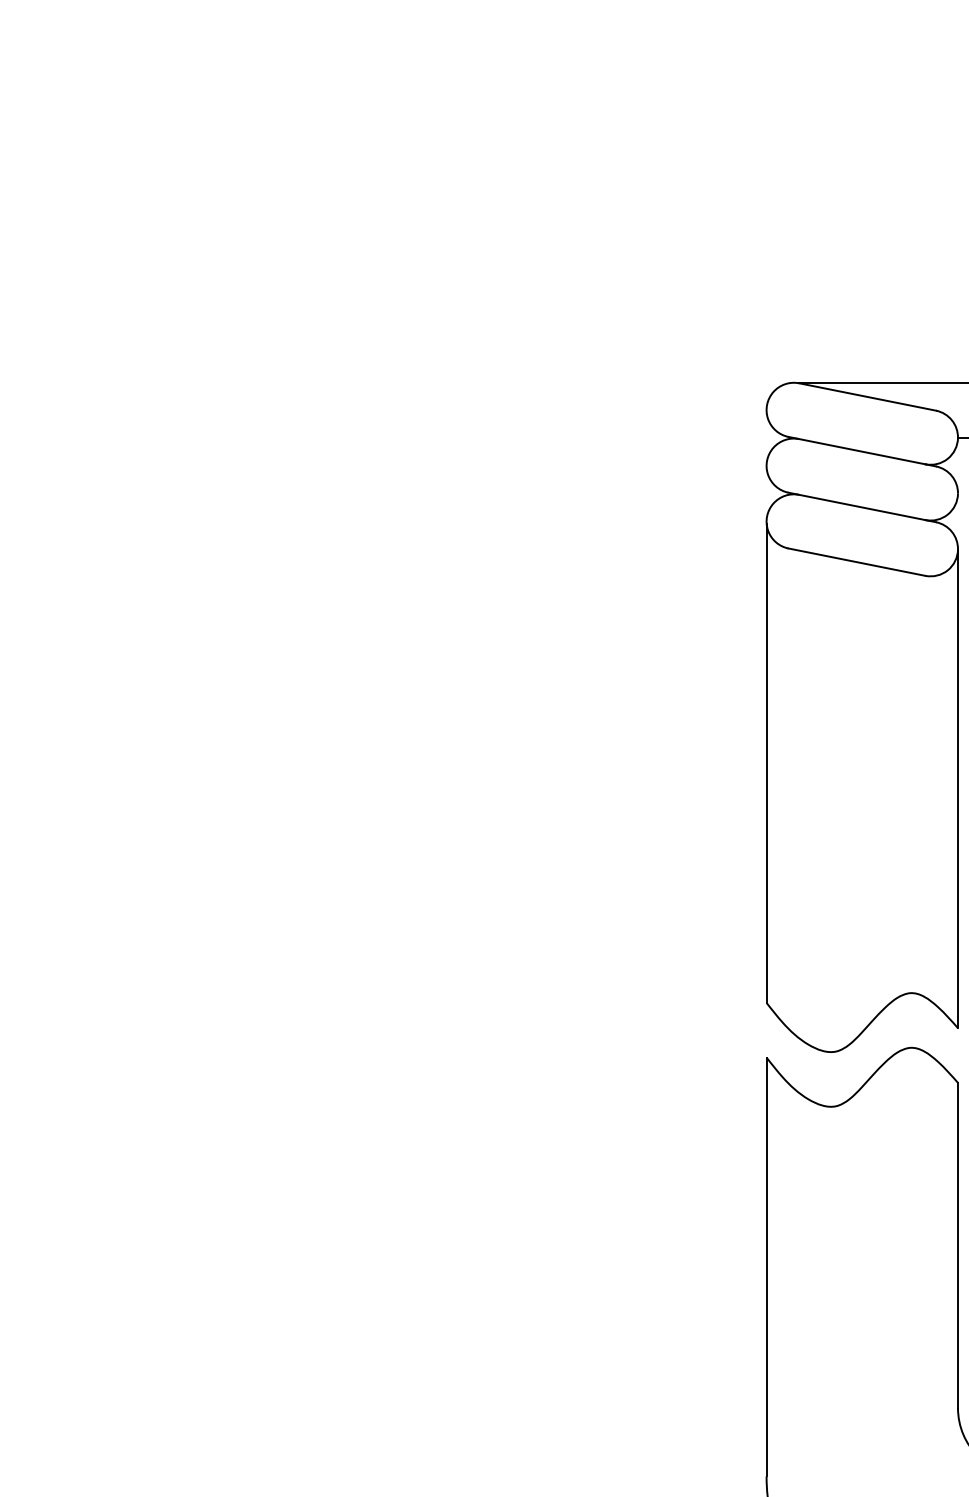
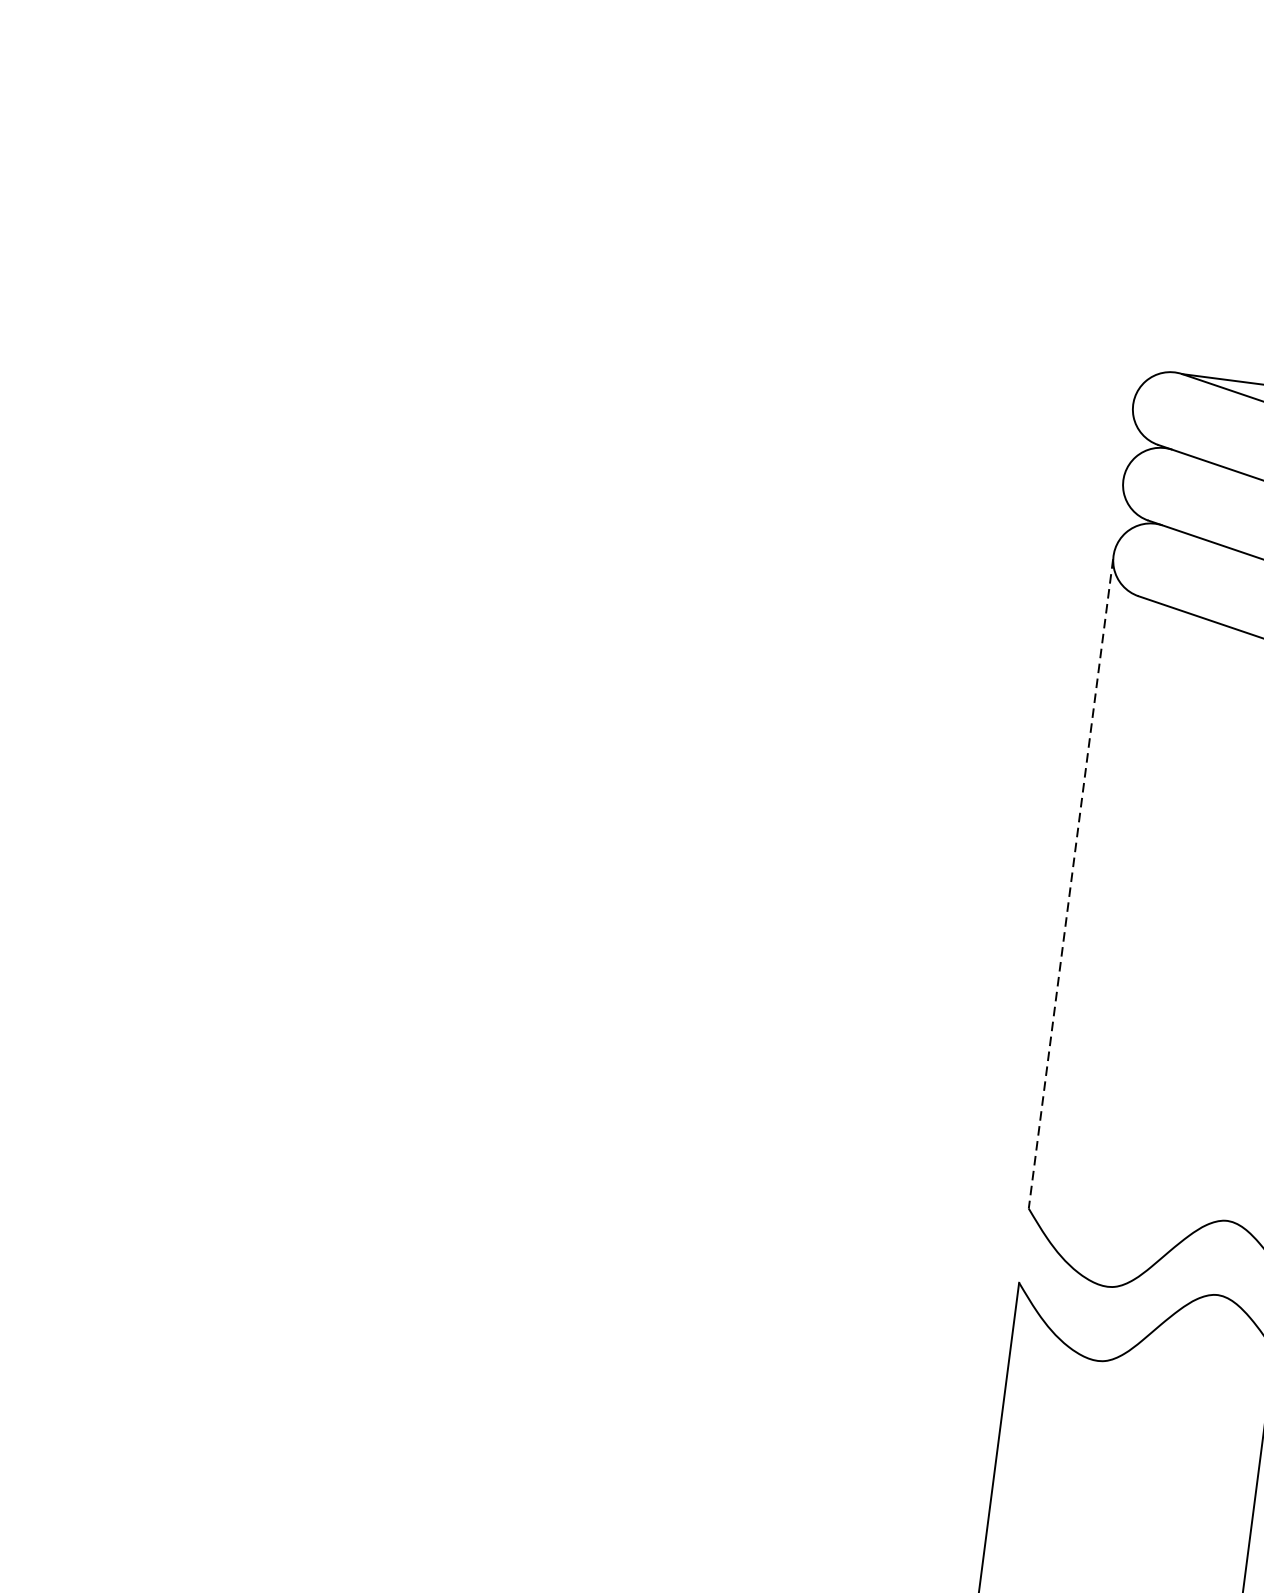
line: (766, 763) -> (1070, 883), solid -> dashed

